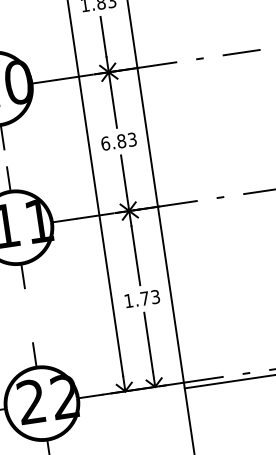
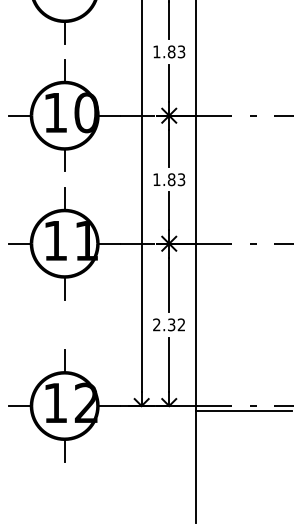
text: (105, 143) -> (156, 179), 6.83 -> 1.83
text: (142, 298) -> (169, 324), 1.73 -> 2.32
text: (30, 401) -> (54, 402), 22 -> 12

